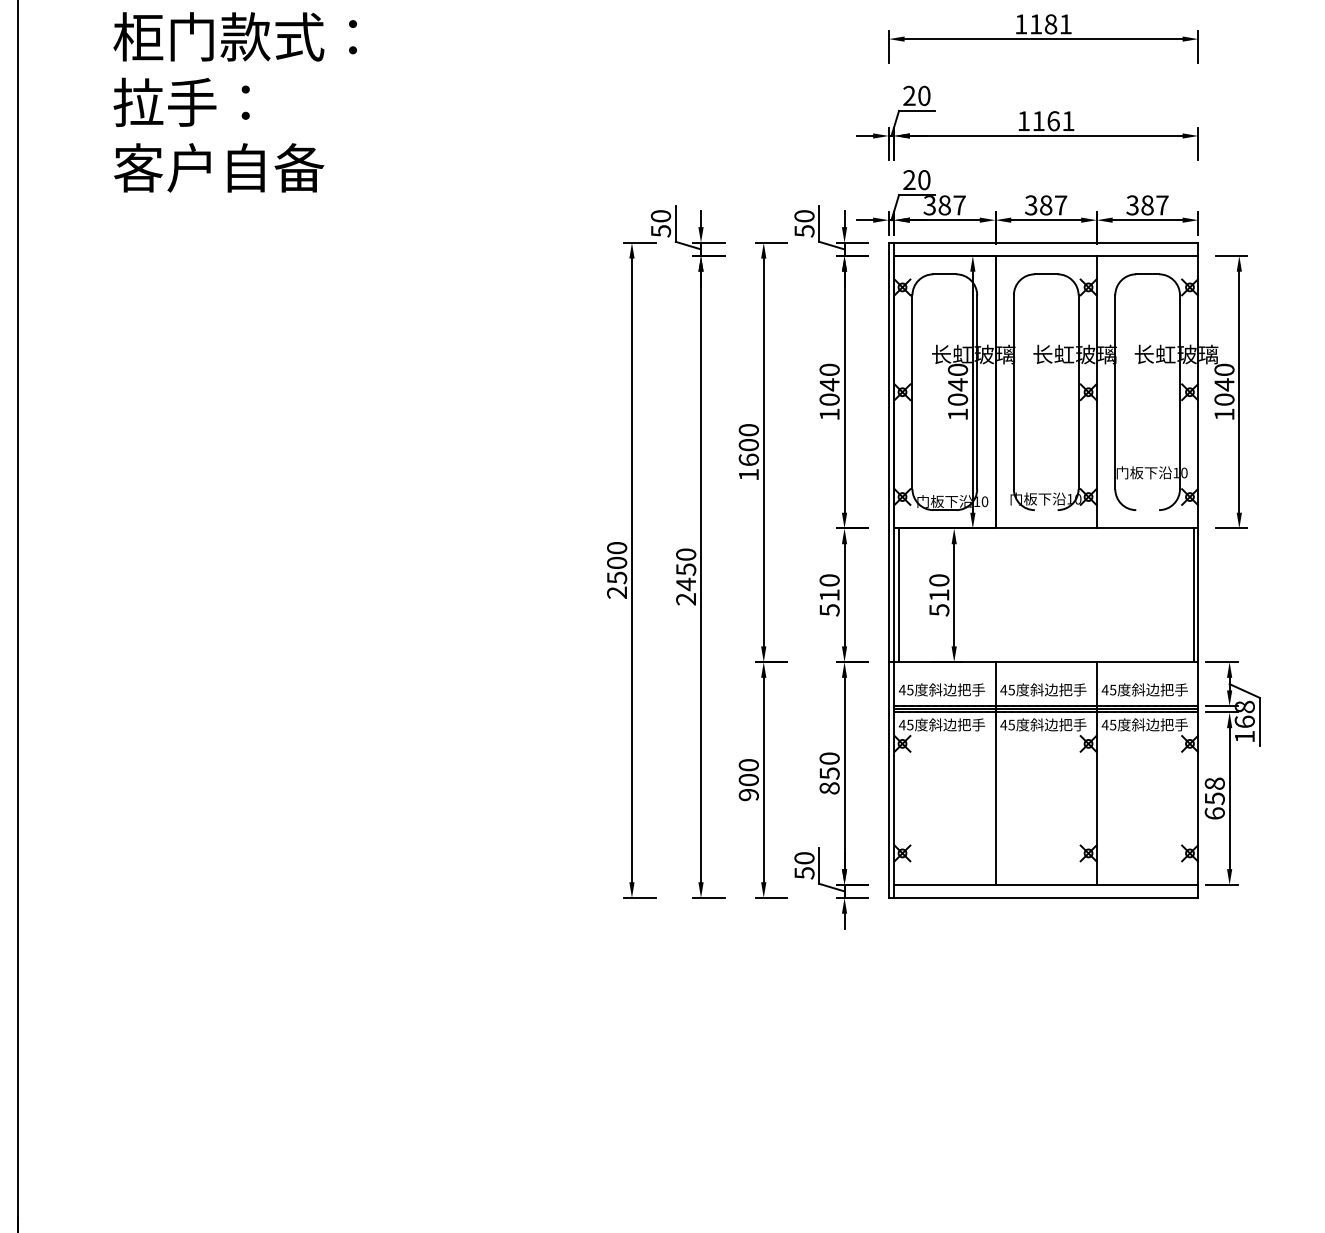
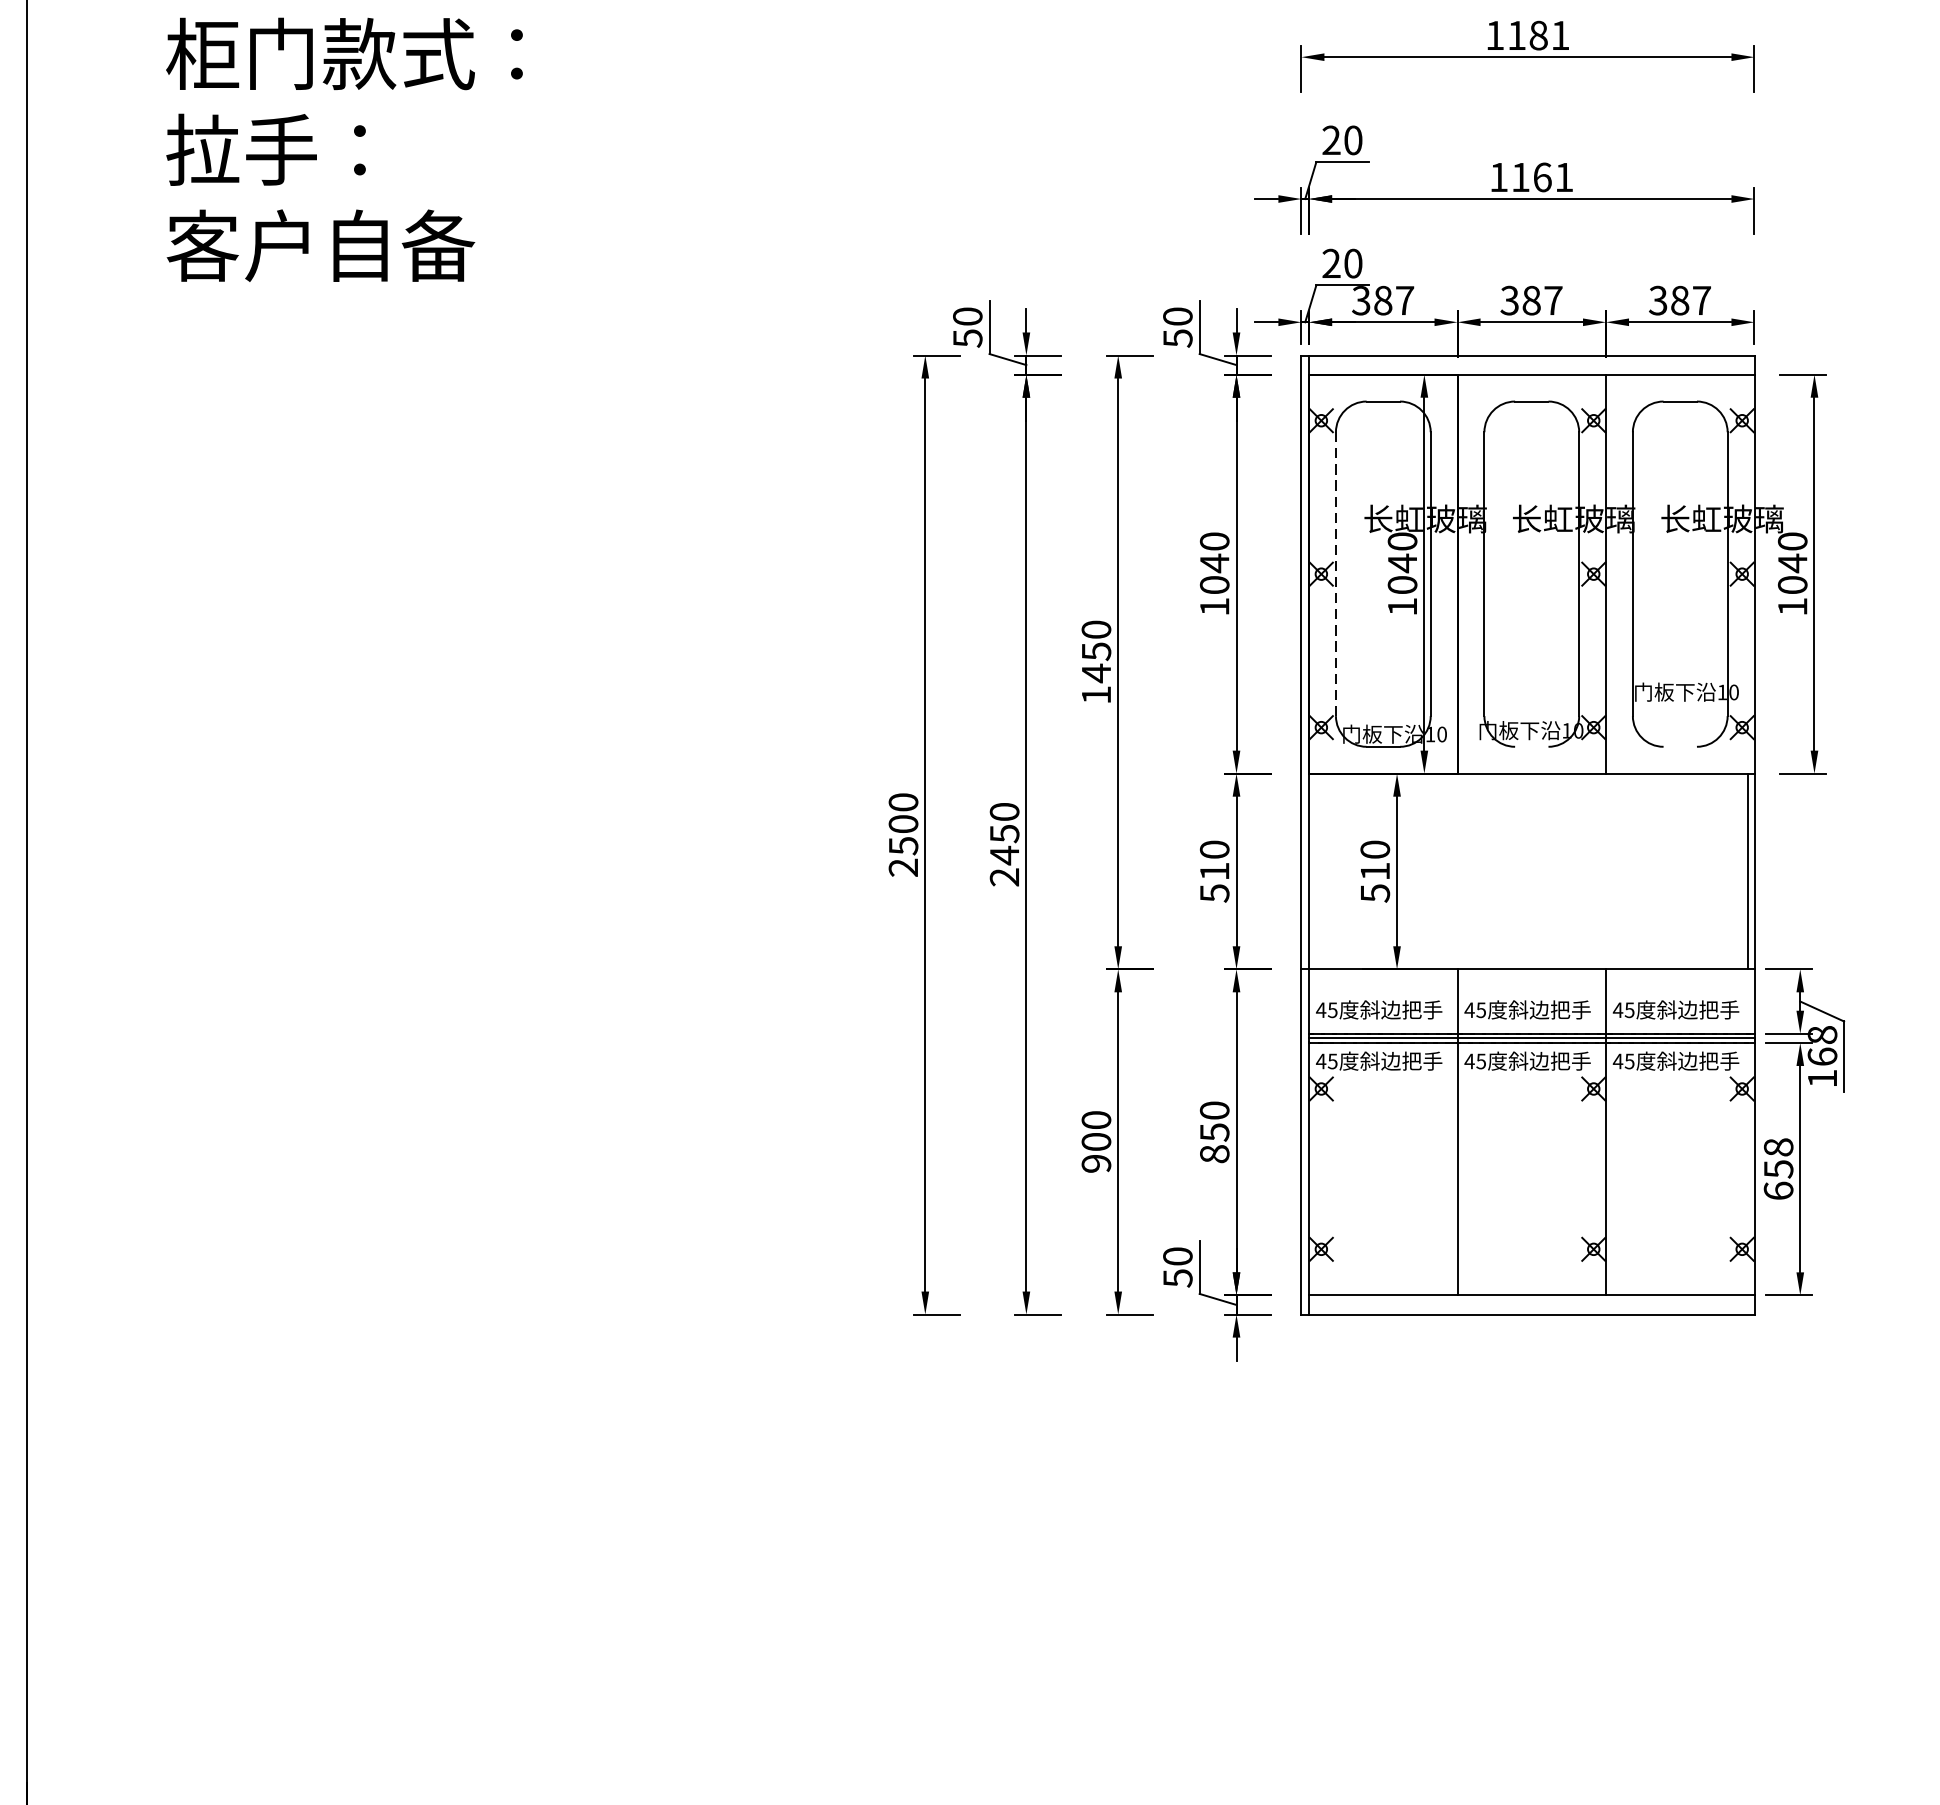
line: (912, 392) -> (1336, 574), solid -> dashed
text: (748, 452) -> (1095, 662), 1600 -> 1450
line: (898, 595) -> (1315, 871), removed

